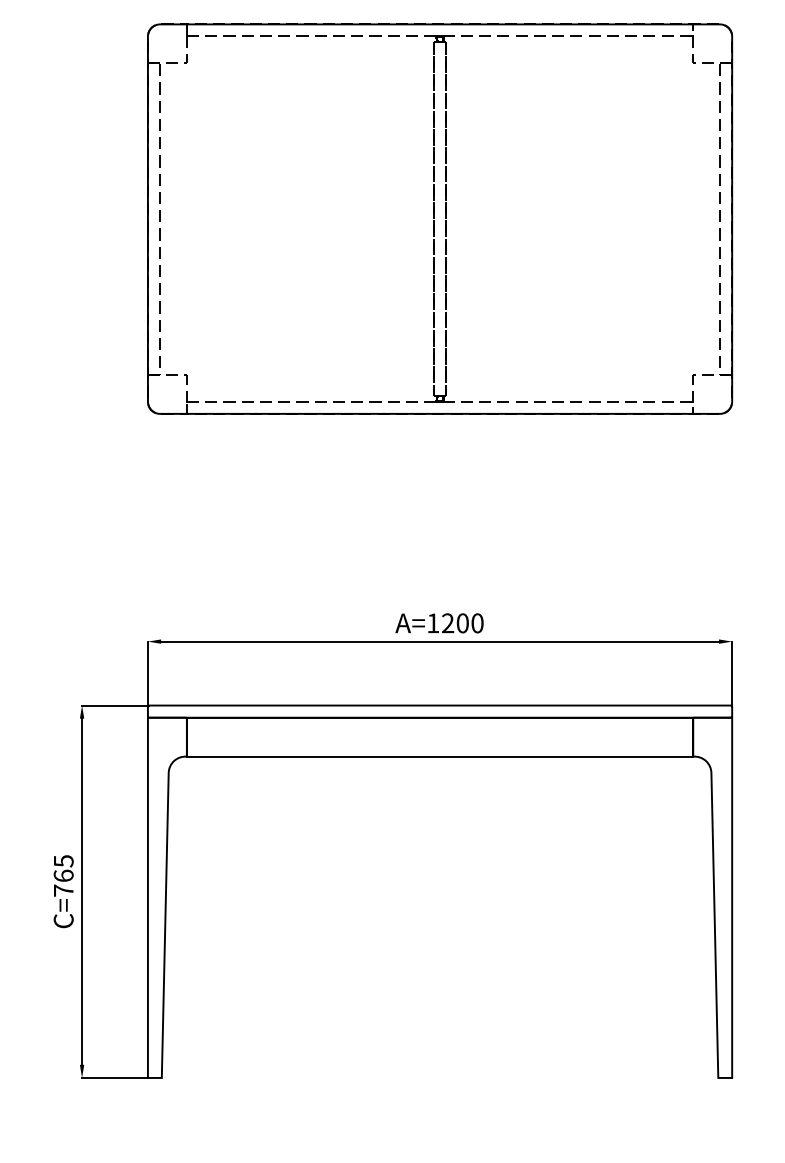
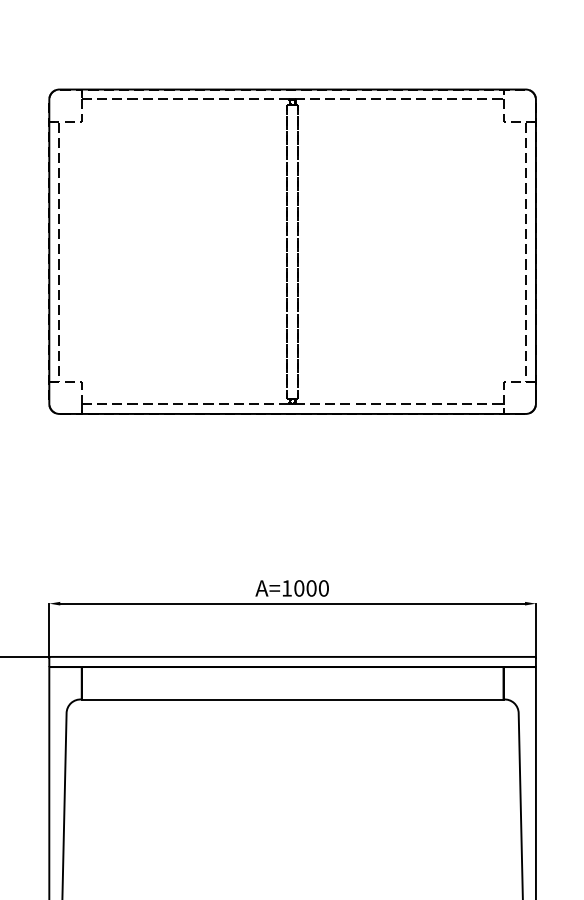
text: (448, 623) -> (299, 588), A=1200 -> A=1000

